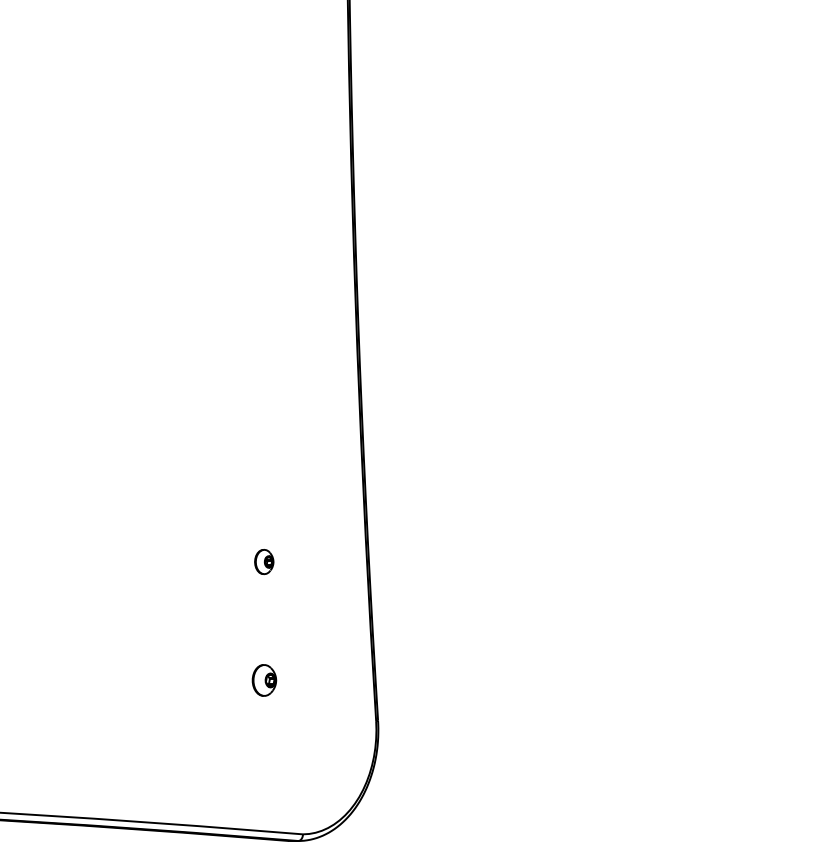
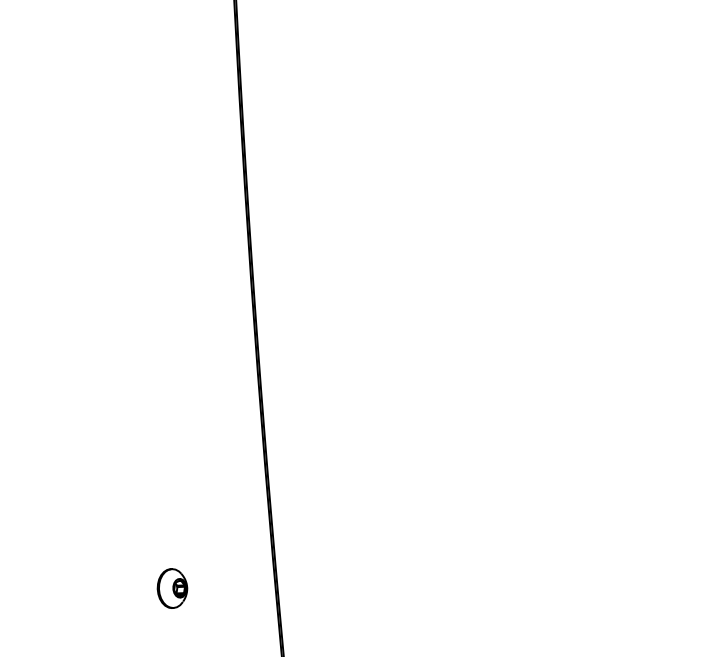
part: (264, 561) -> (172, 588), size x1.6

